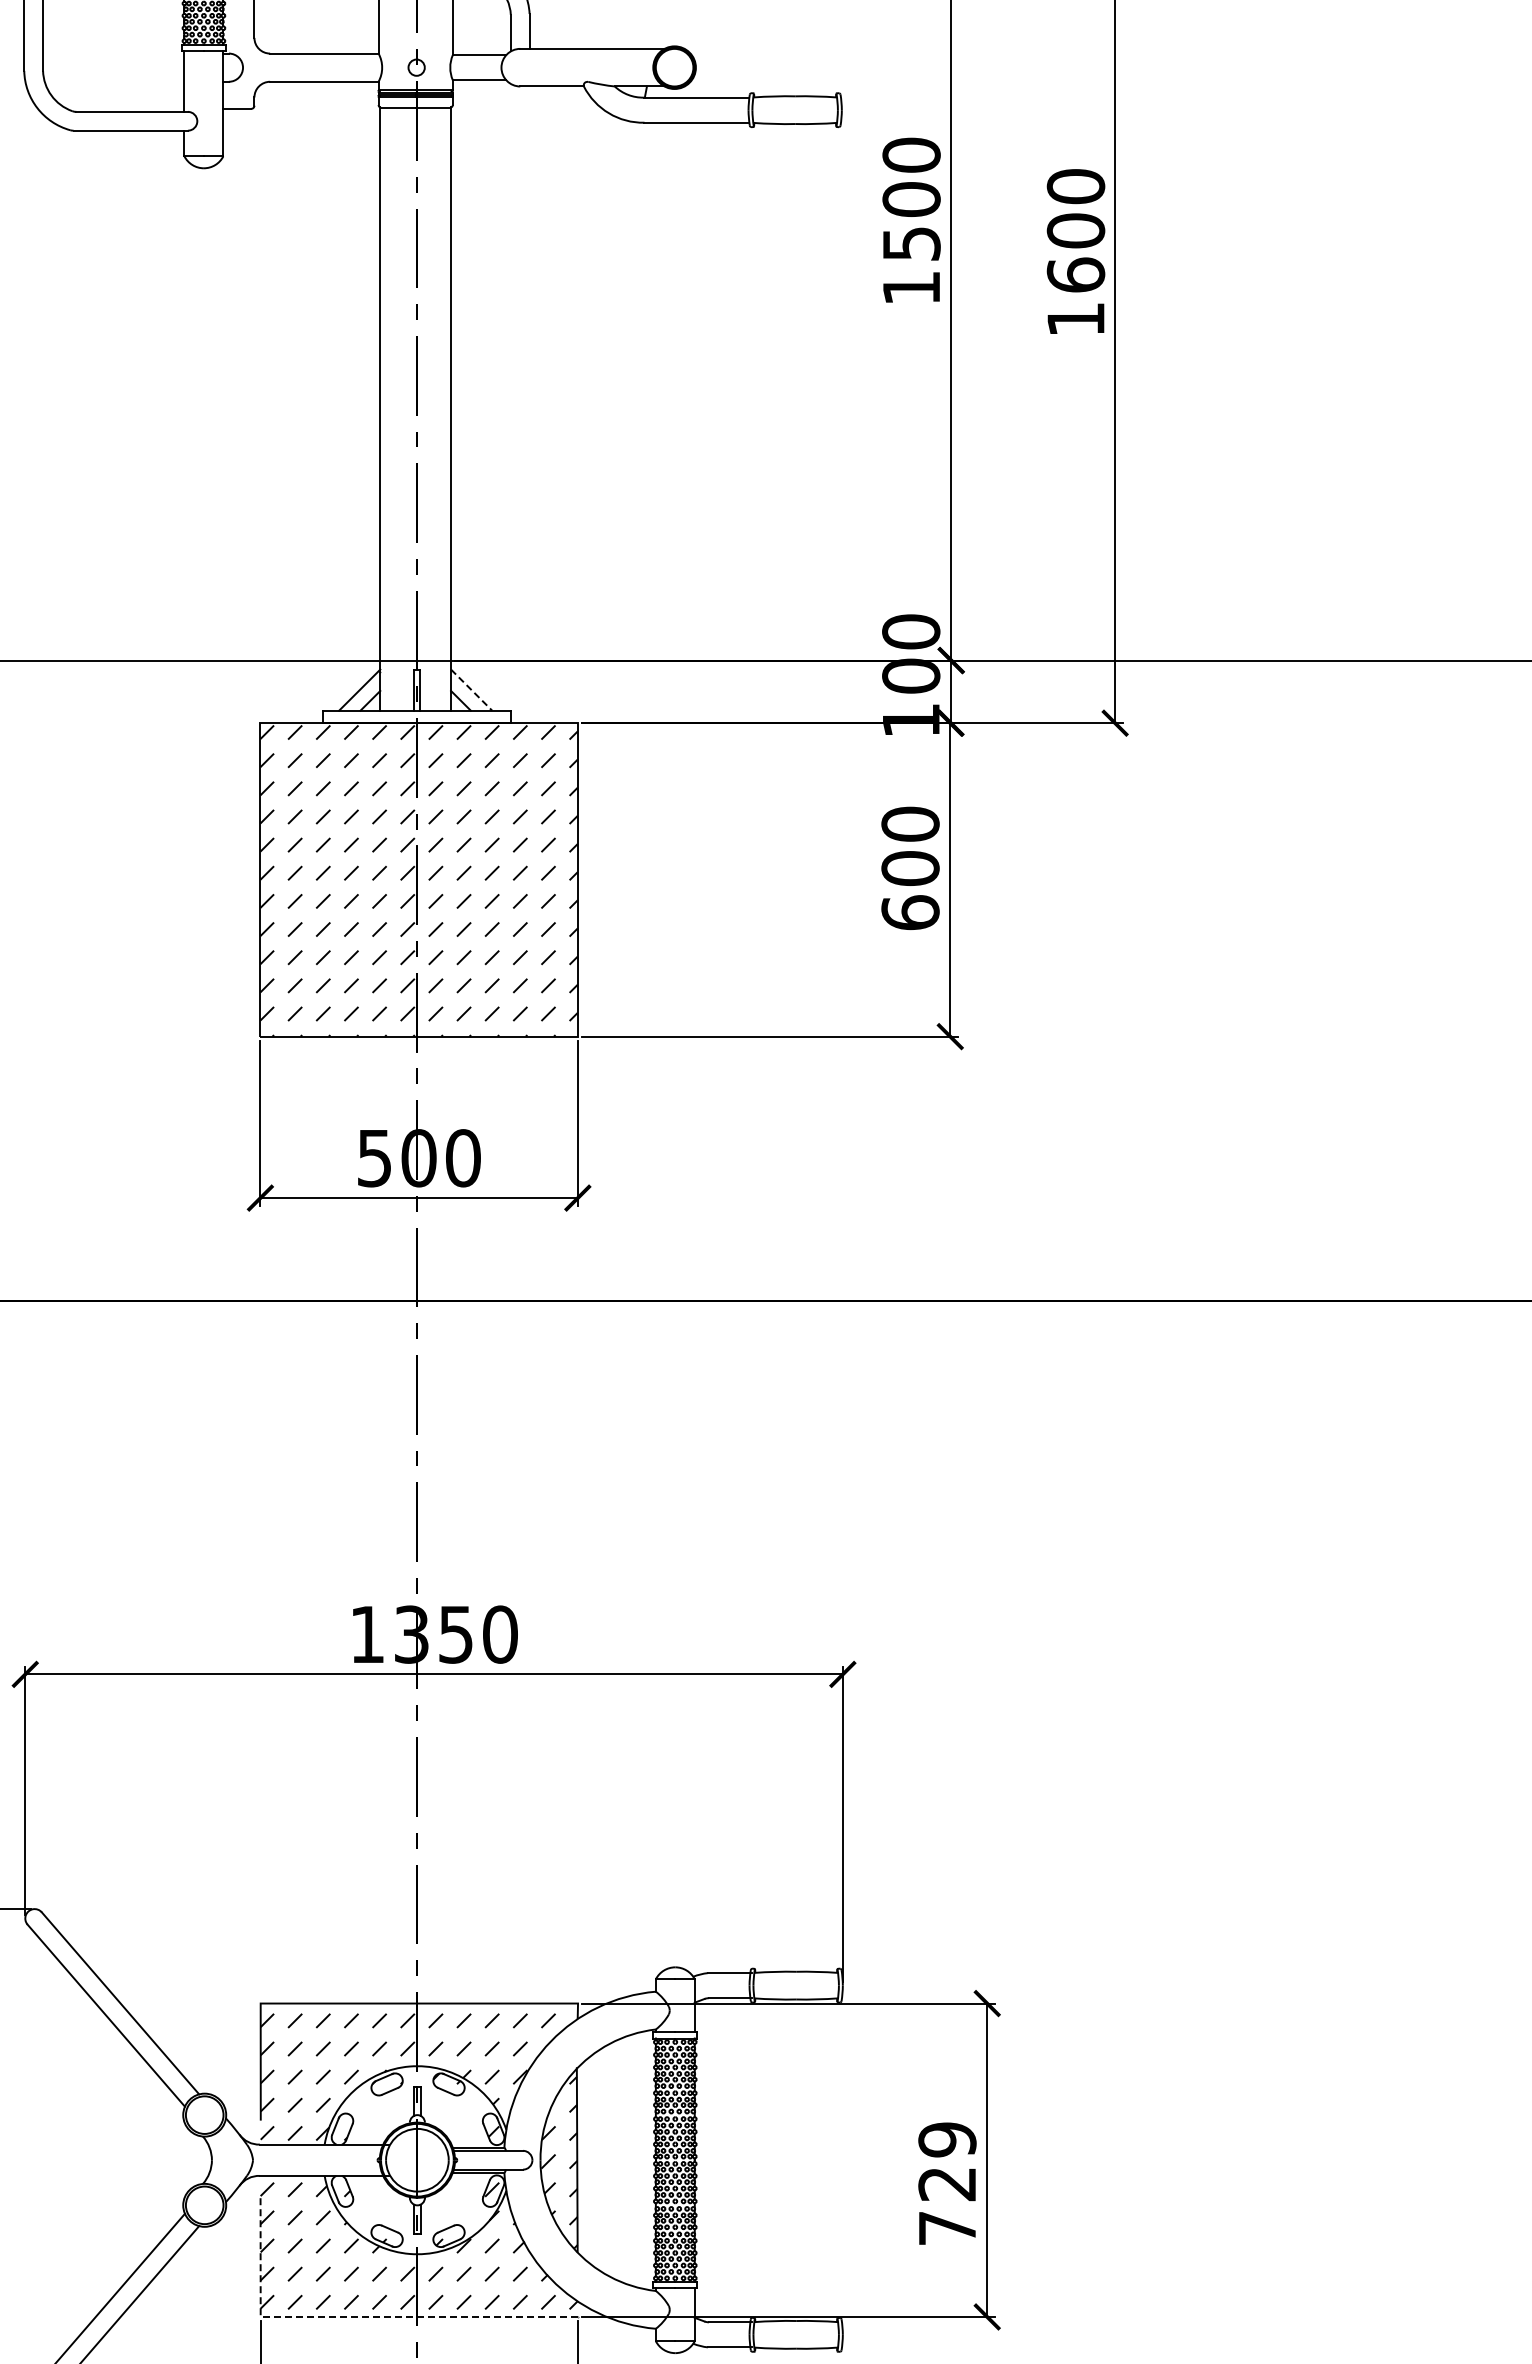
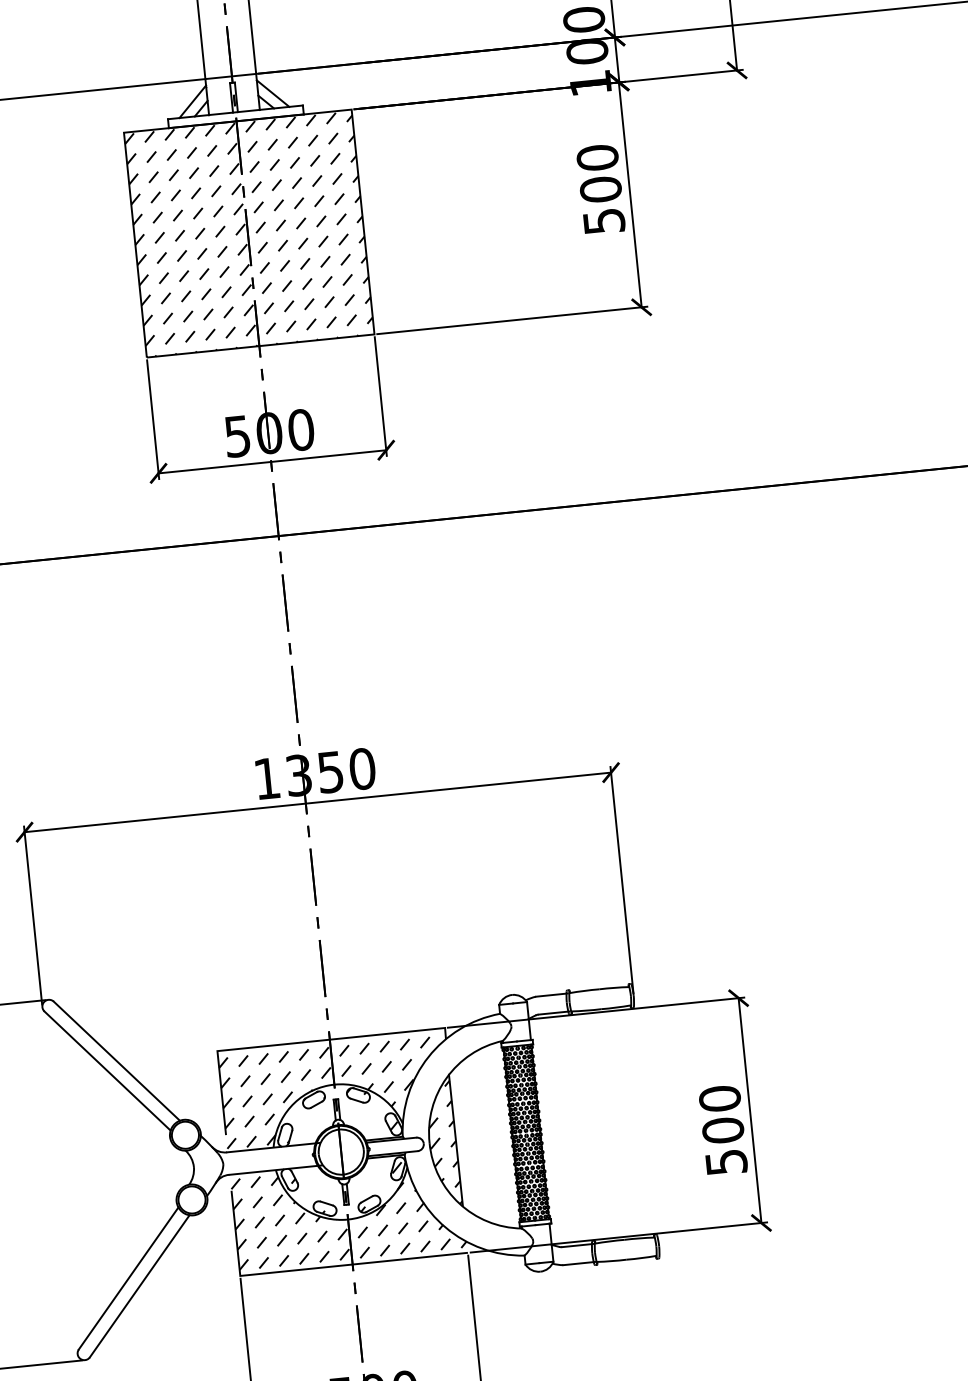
line: (472, 690) -> (273, 93), dashed -> solid
text: (910, 912) -> (604, 221), 600 -> 500
text: (947, 2183) -> (723, 1130), 729 -> 500
line: (360, 2316) -> (311, 1268), dashed -> solid

